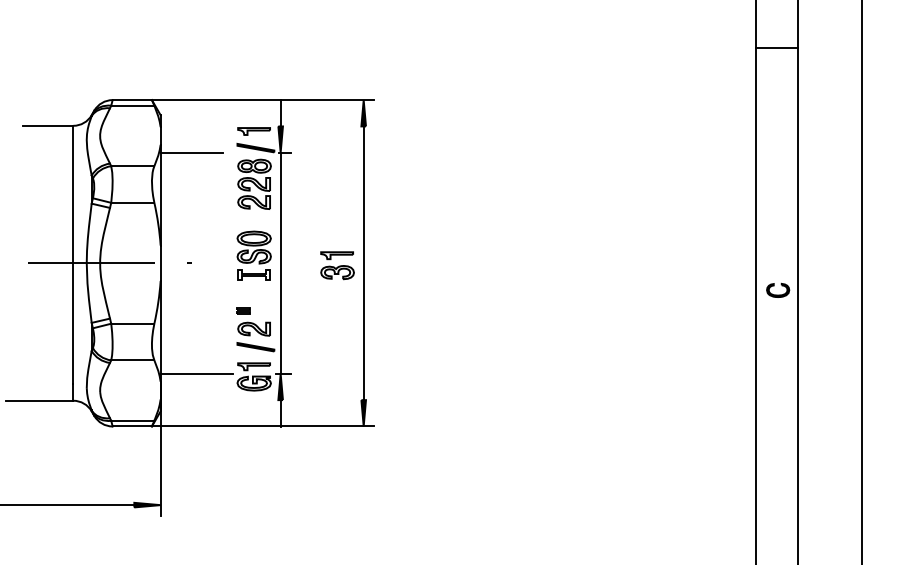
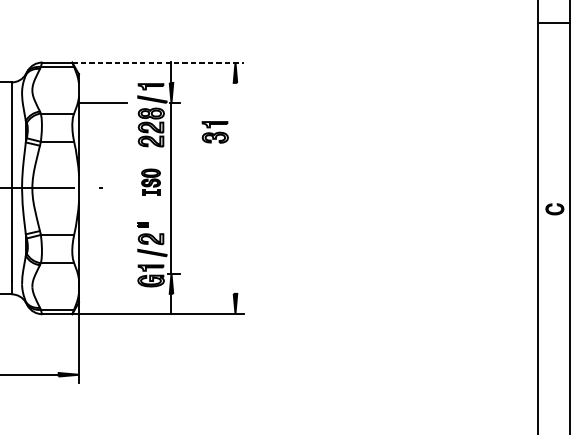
line: (263, 100) -> (158, 62), solid -> dashed
part: (253, 255) -> (150, 182), size x0.7
line: (363, 263) -> (235, 188), removed
part: (337, 265) -> (215, 132), moved
line: (196, 373) -> (106, 273), removed

